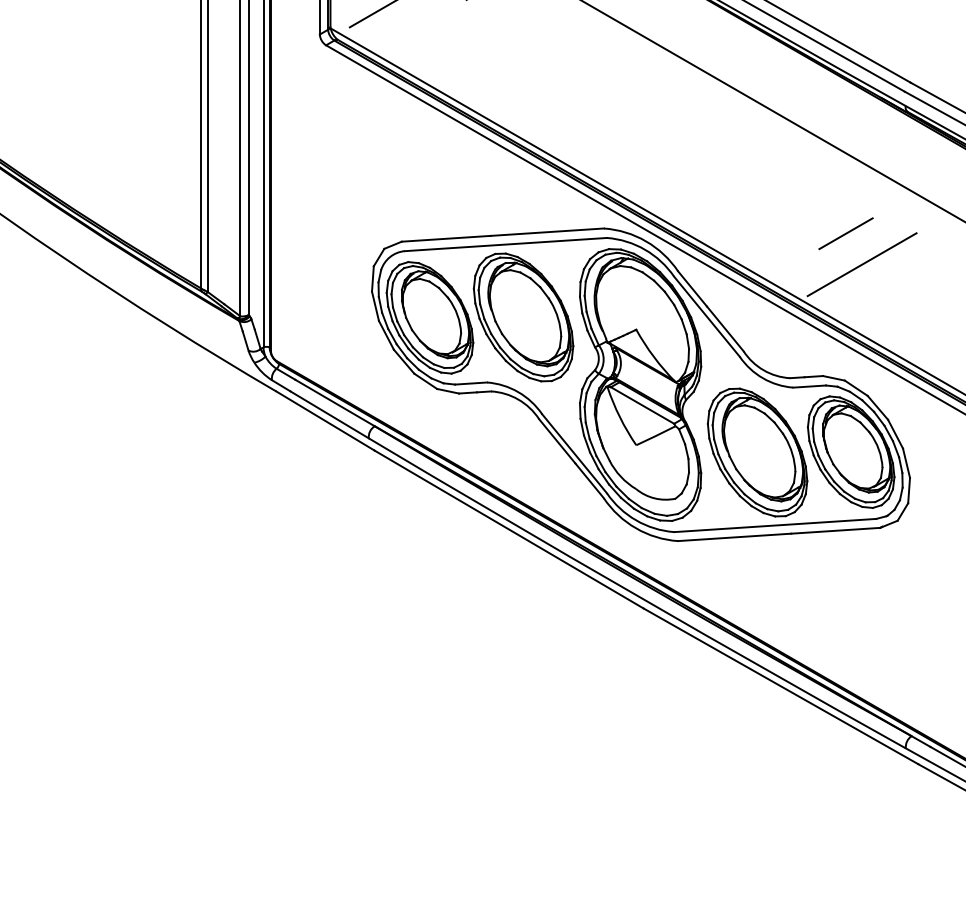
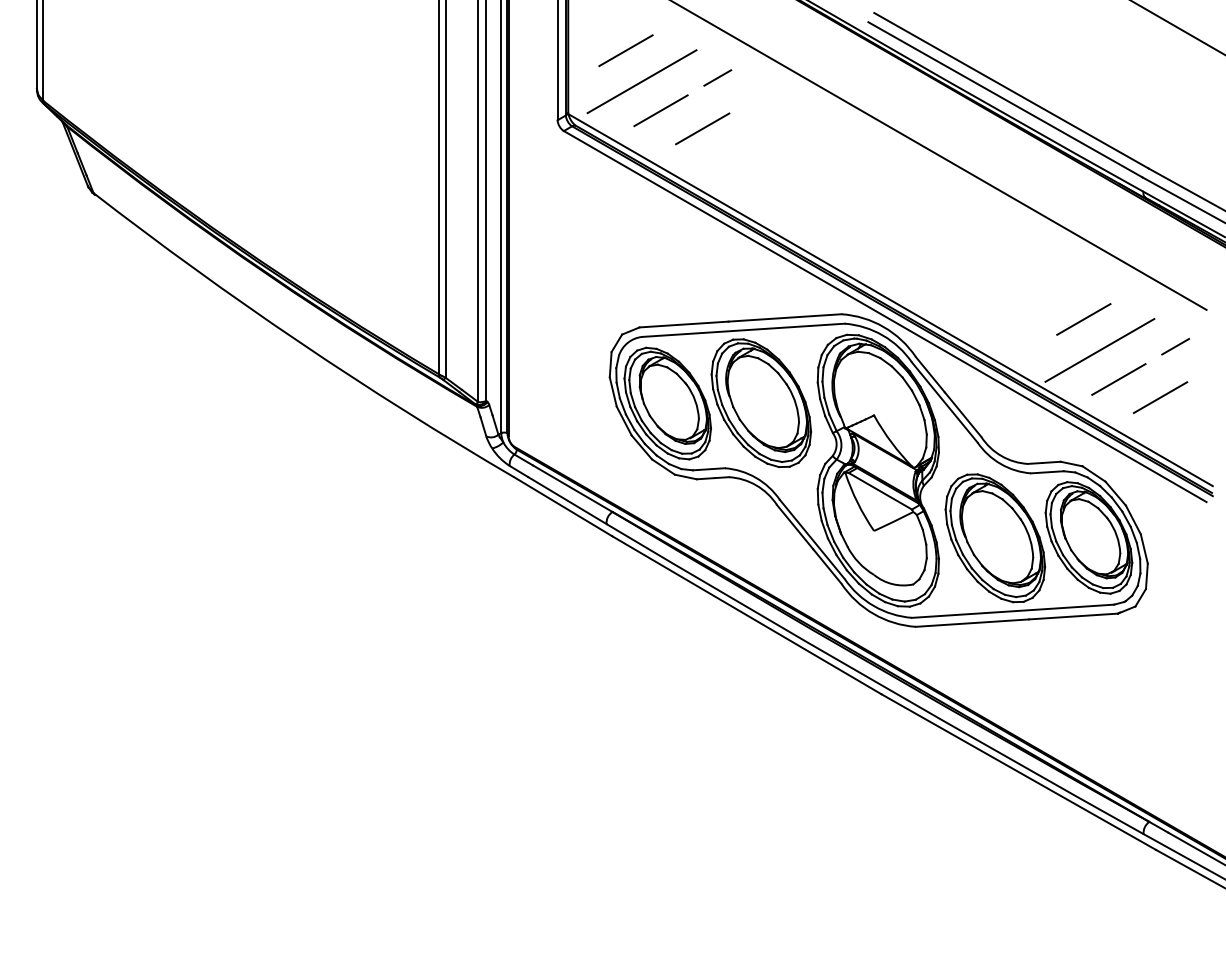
line: (422, 24) -> (660, 110), added
line: (464, 42) -> (702, 128), added
line: (937, 260) -> (1175, 346), added
line: (880, 293) -> (1118, 379), added
line: (922, 311) -> (1160, 397), added

